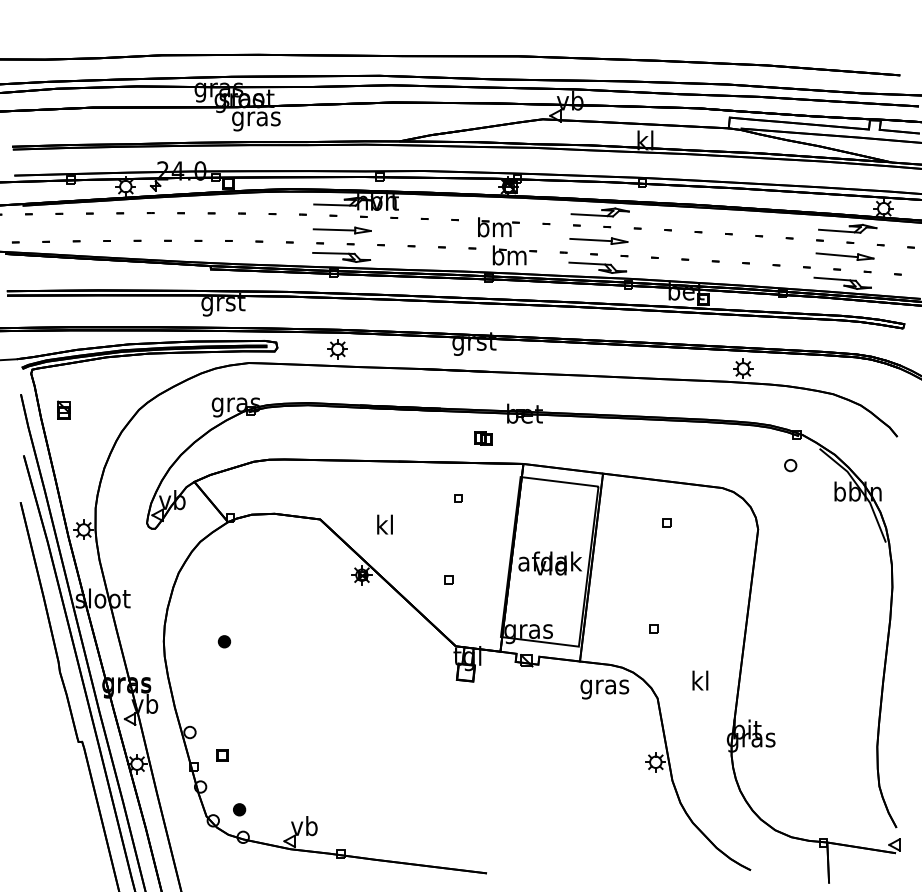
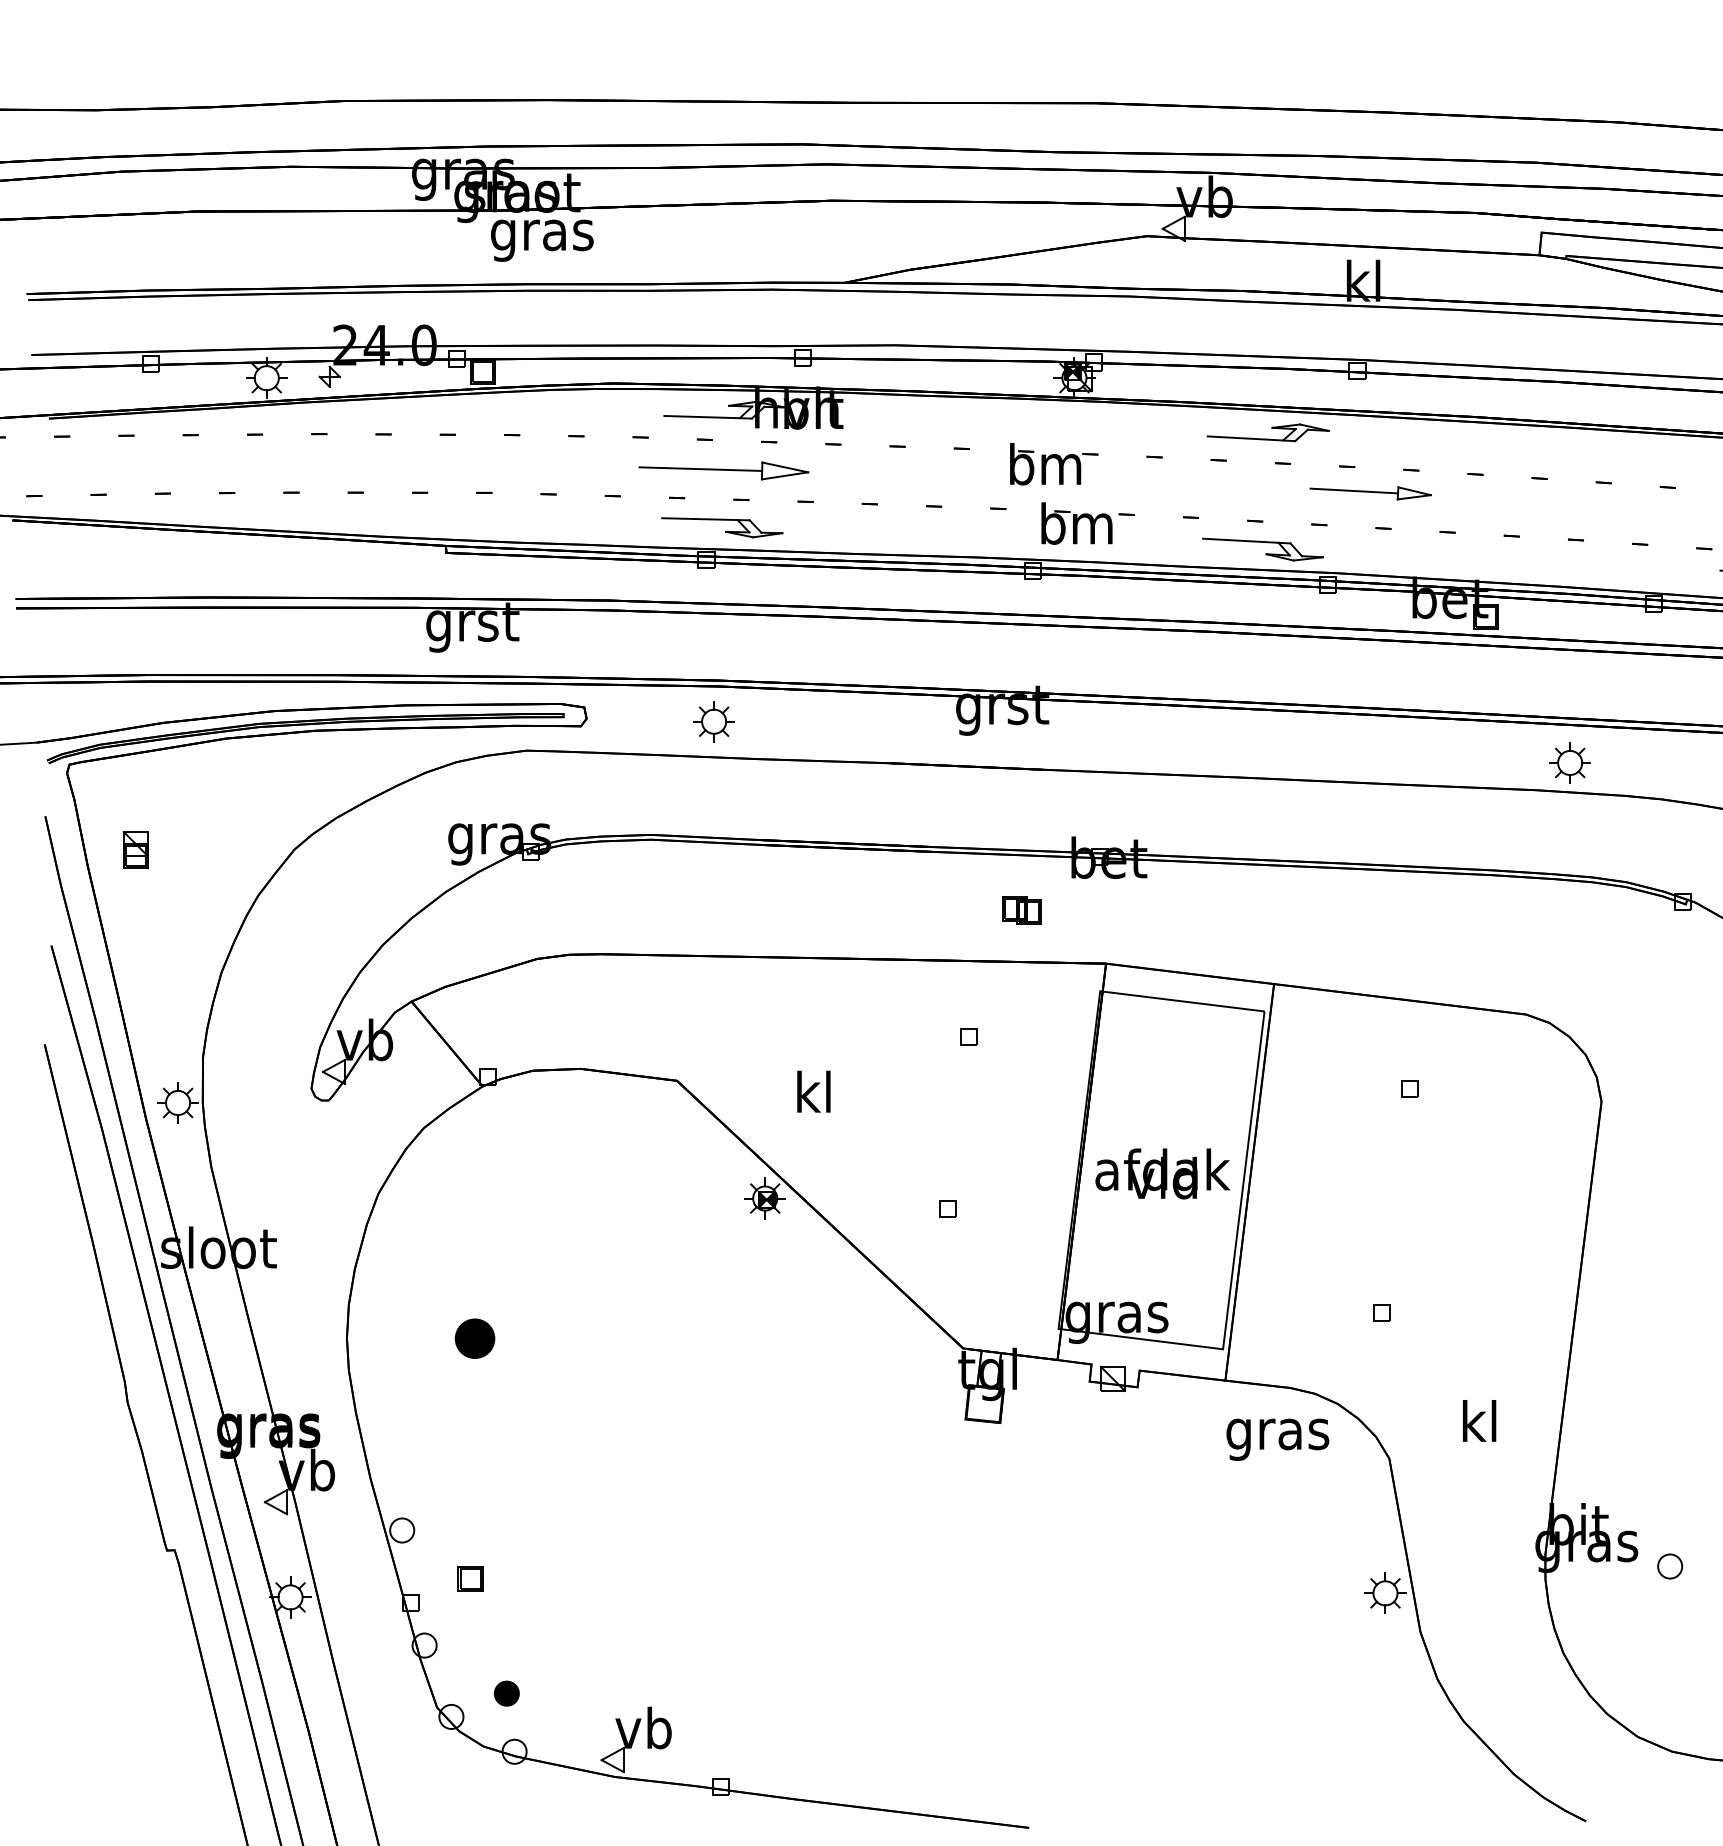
part: (341, 230) -> (721, 470), size x1.4
part: (598, 240) -> (1370, 491), moved
part: (790, 465) -> (1669, 1566), moved
part: (224, 641) -> (475, 1338), size x1.6

